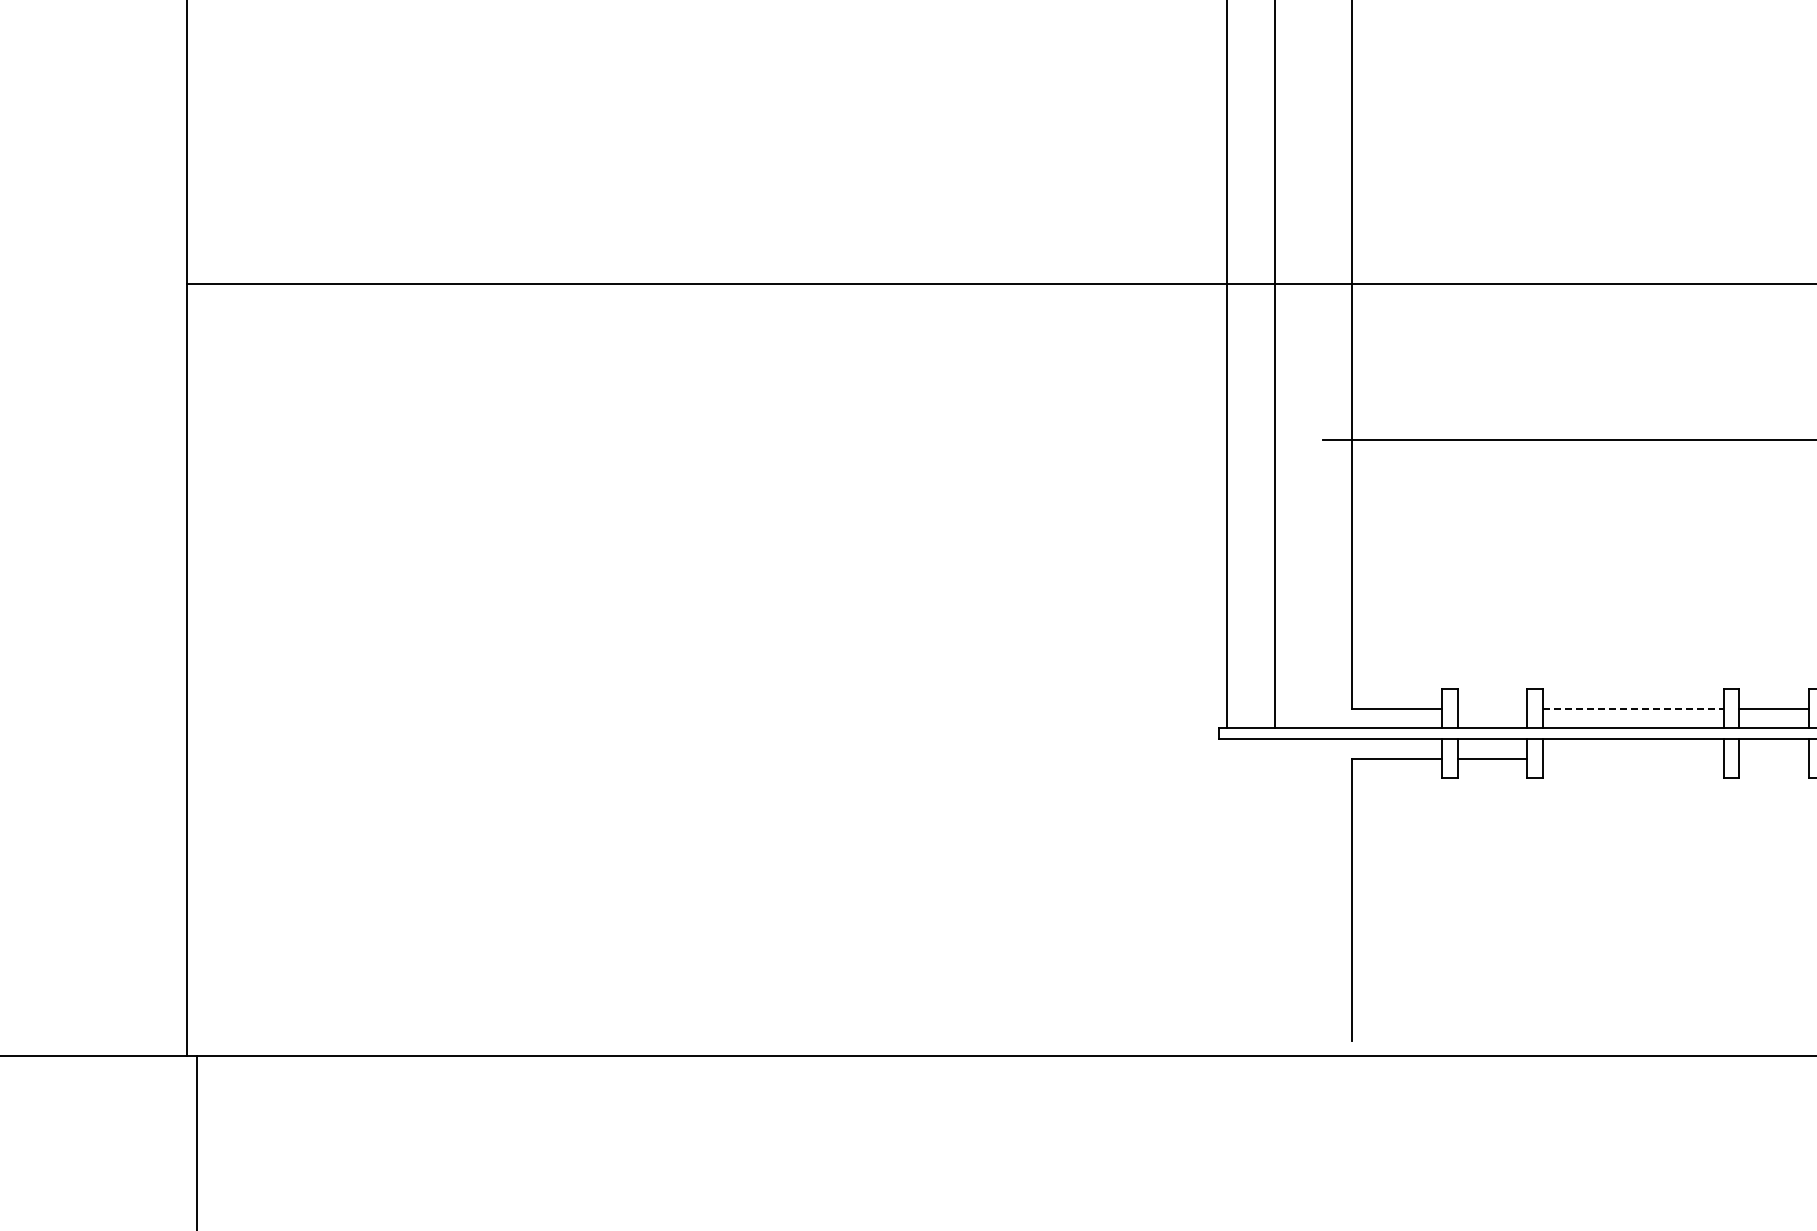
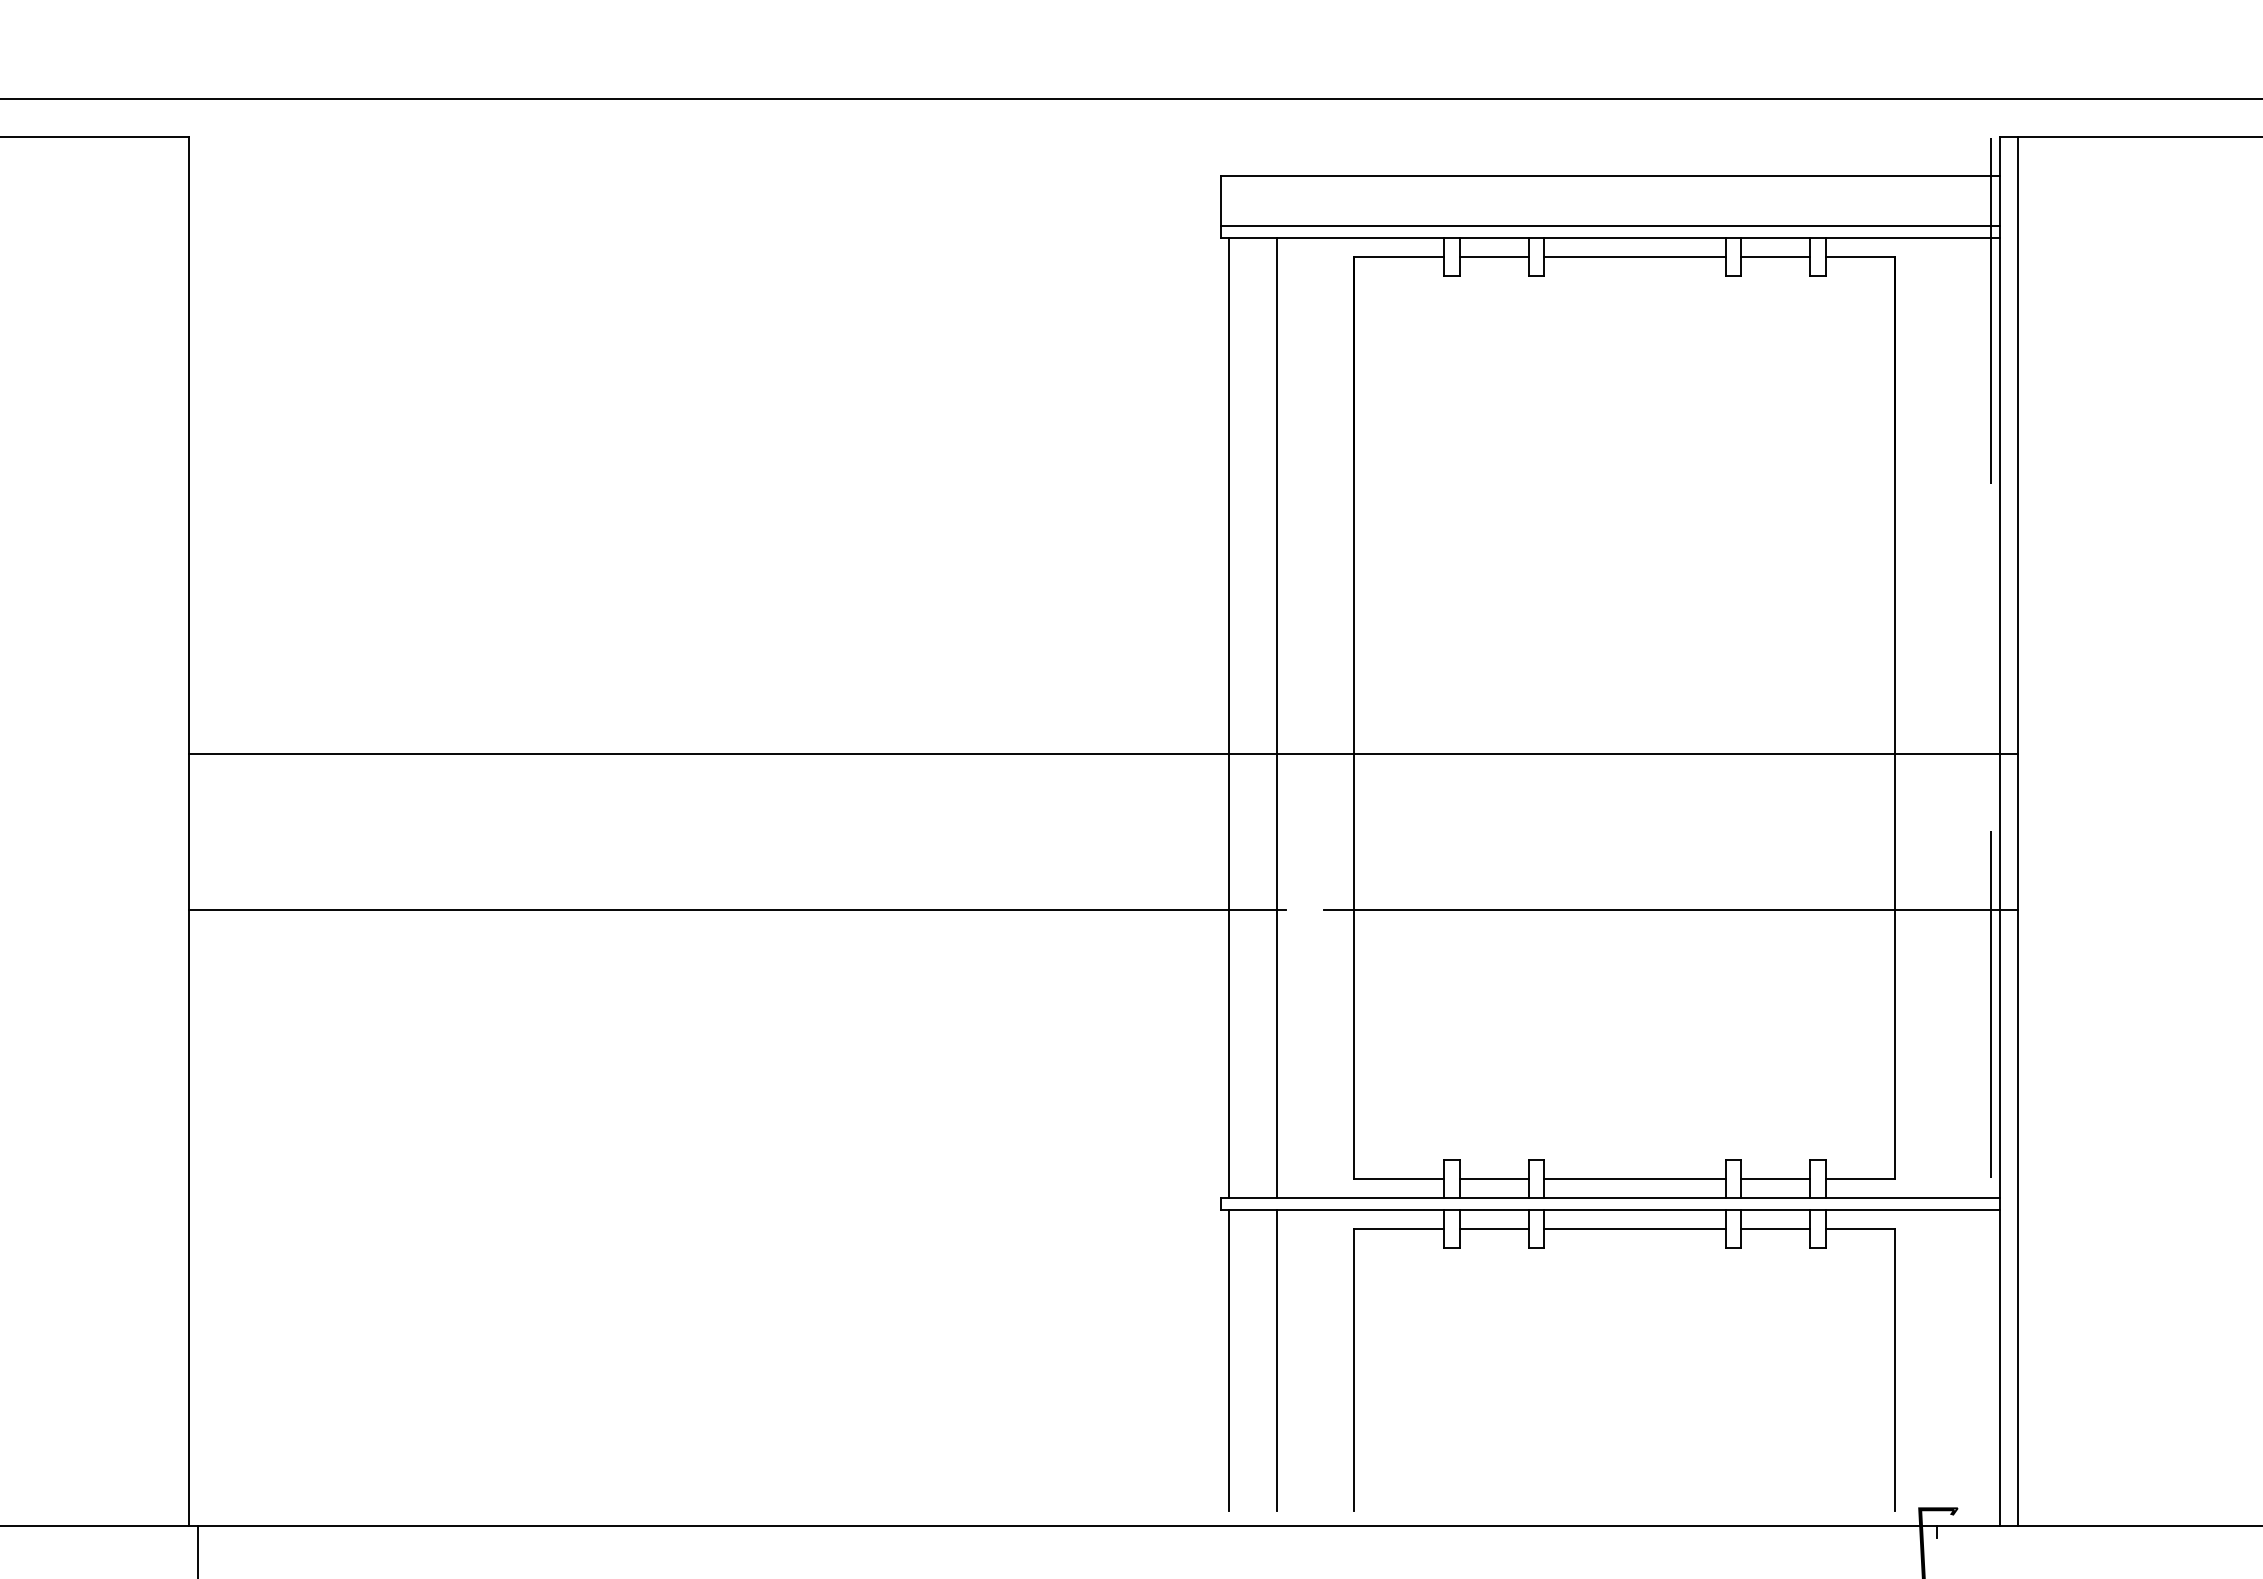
line: (734, 440) -> (736, 910), added
line: (1491, 708) -> (1493, 1178), added
line: (1633, 708) -> (1635, 1178), dashed -> solid
line: (1632, 758) -> (1634, 1228), added
line: (1773, 758) -> (1775, 1228), added
line: (1226, 889) -> (1228, 1359), added
line: (1275, 889) -> (1277, 1359), added

